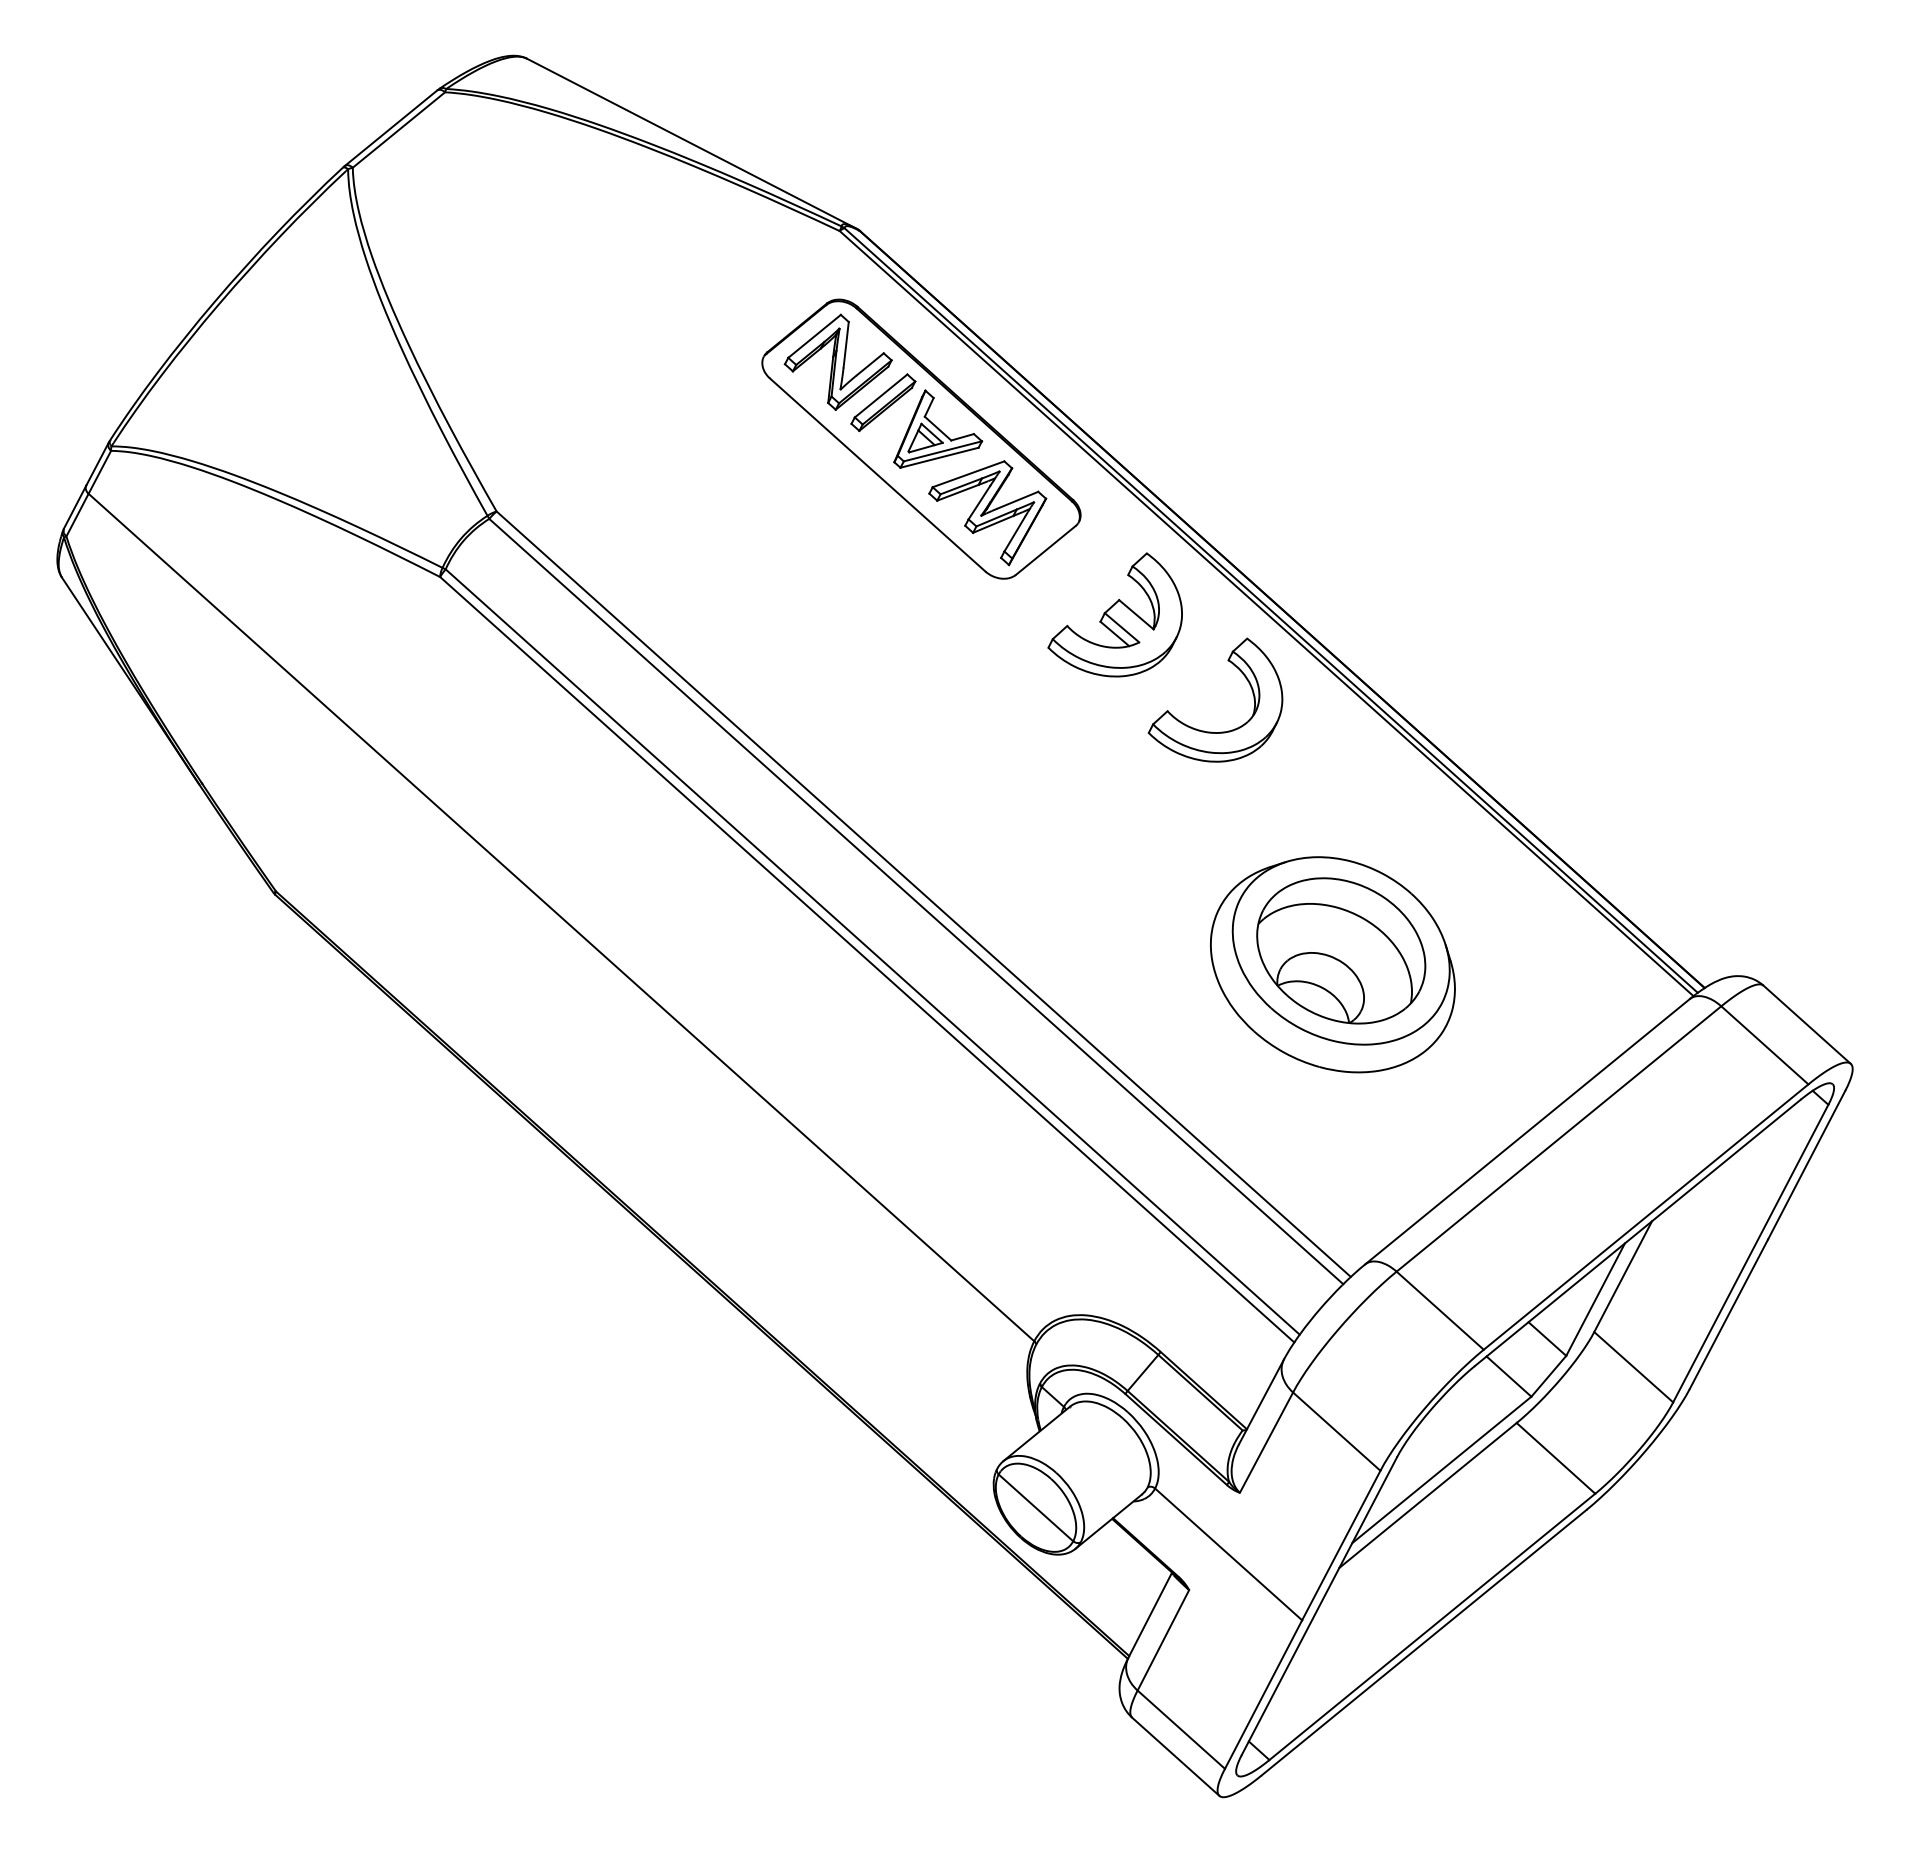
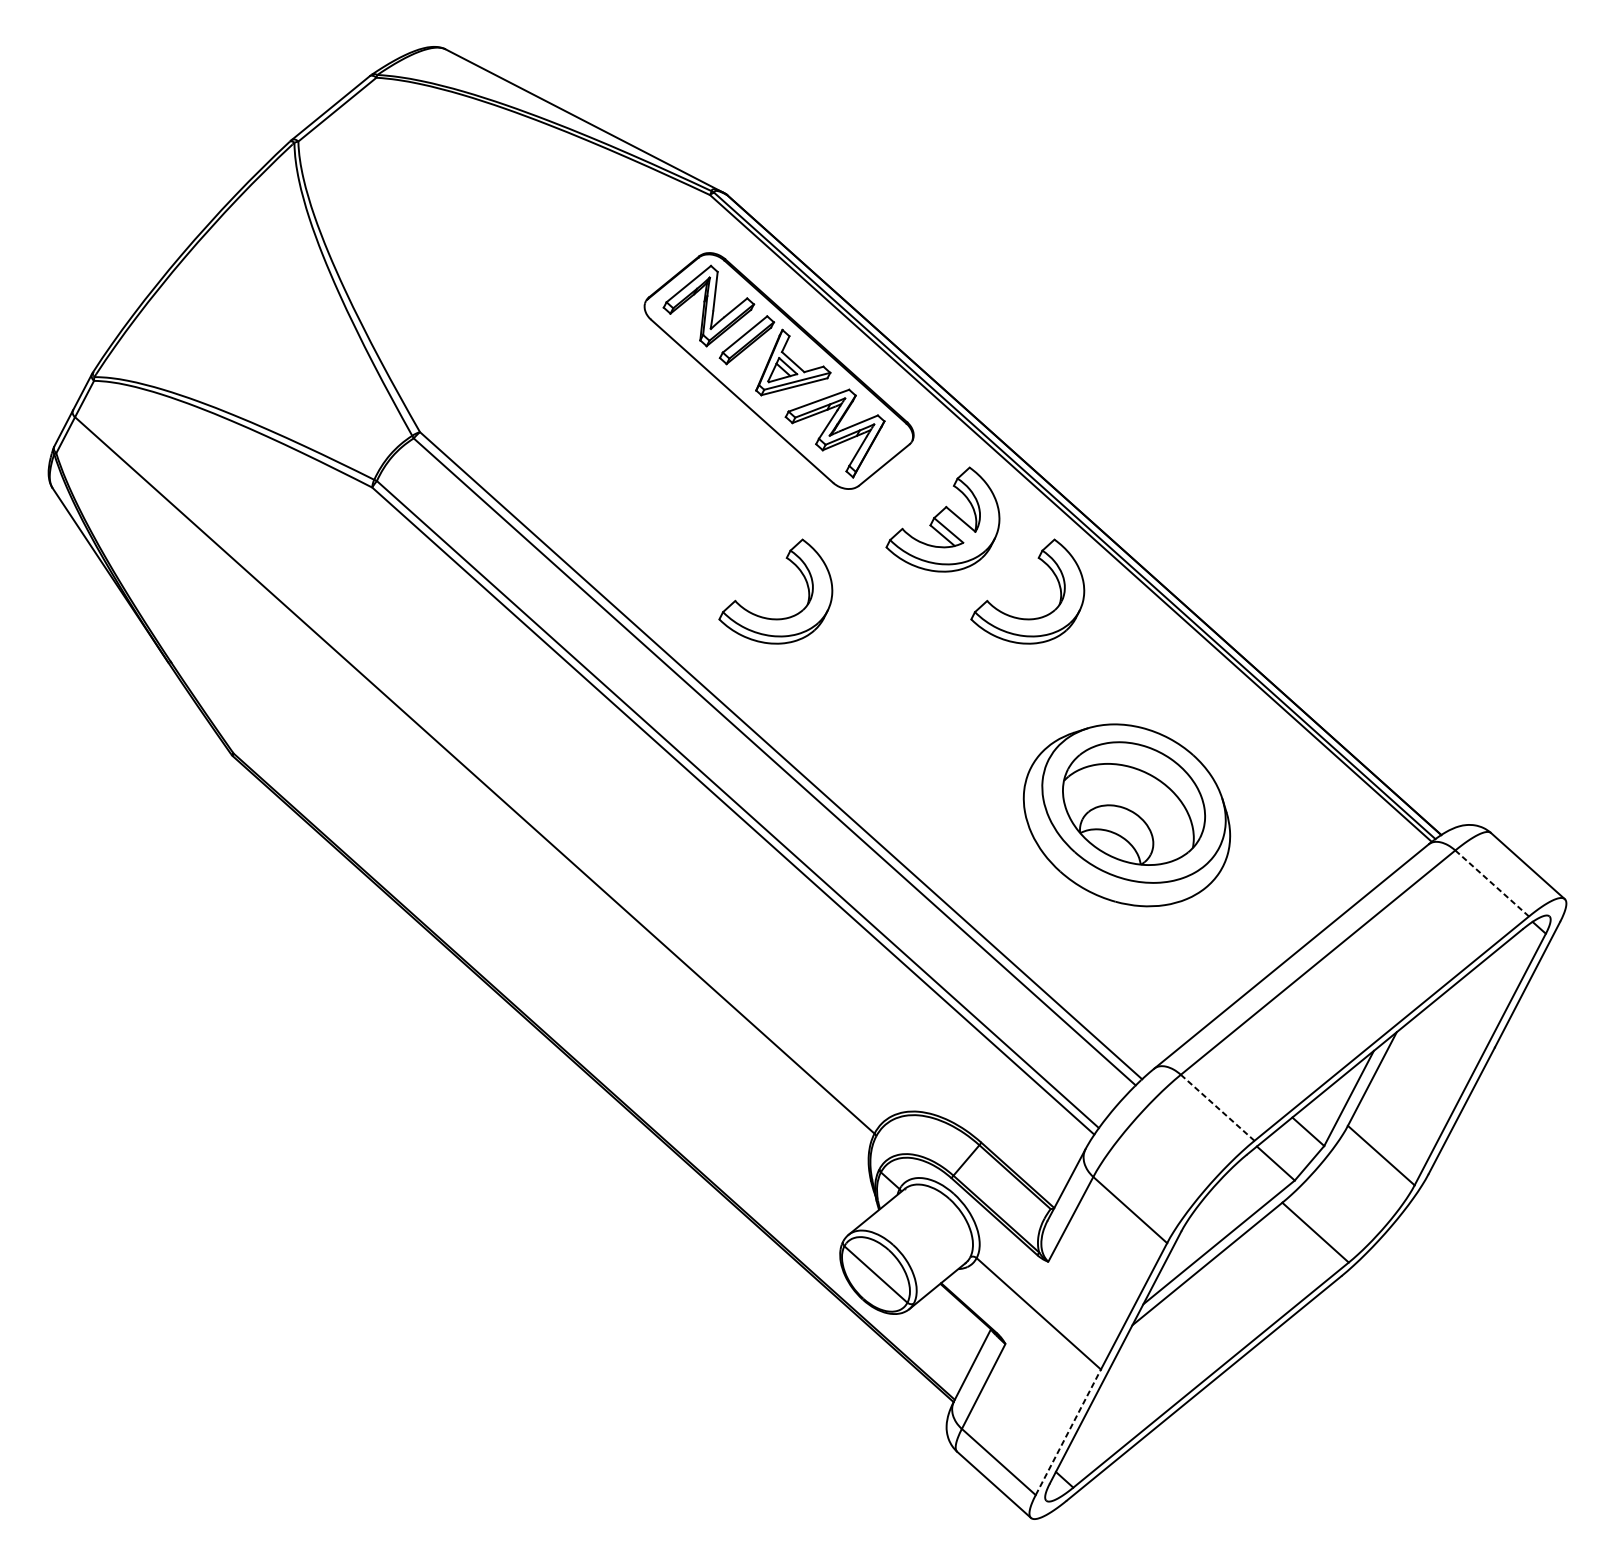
part: (913, 731) -> (772, 618), added
line: (1764, 1045) -> (1491, 883), solid -> dashed
line: (1440, 1310) -> (1217, 1107), solid -> dashed
line: (1263, 1694) -> (1068, 1432), solid -> dashed

